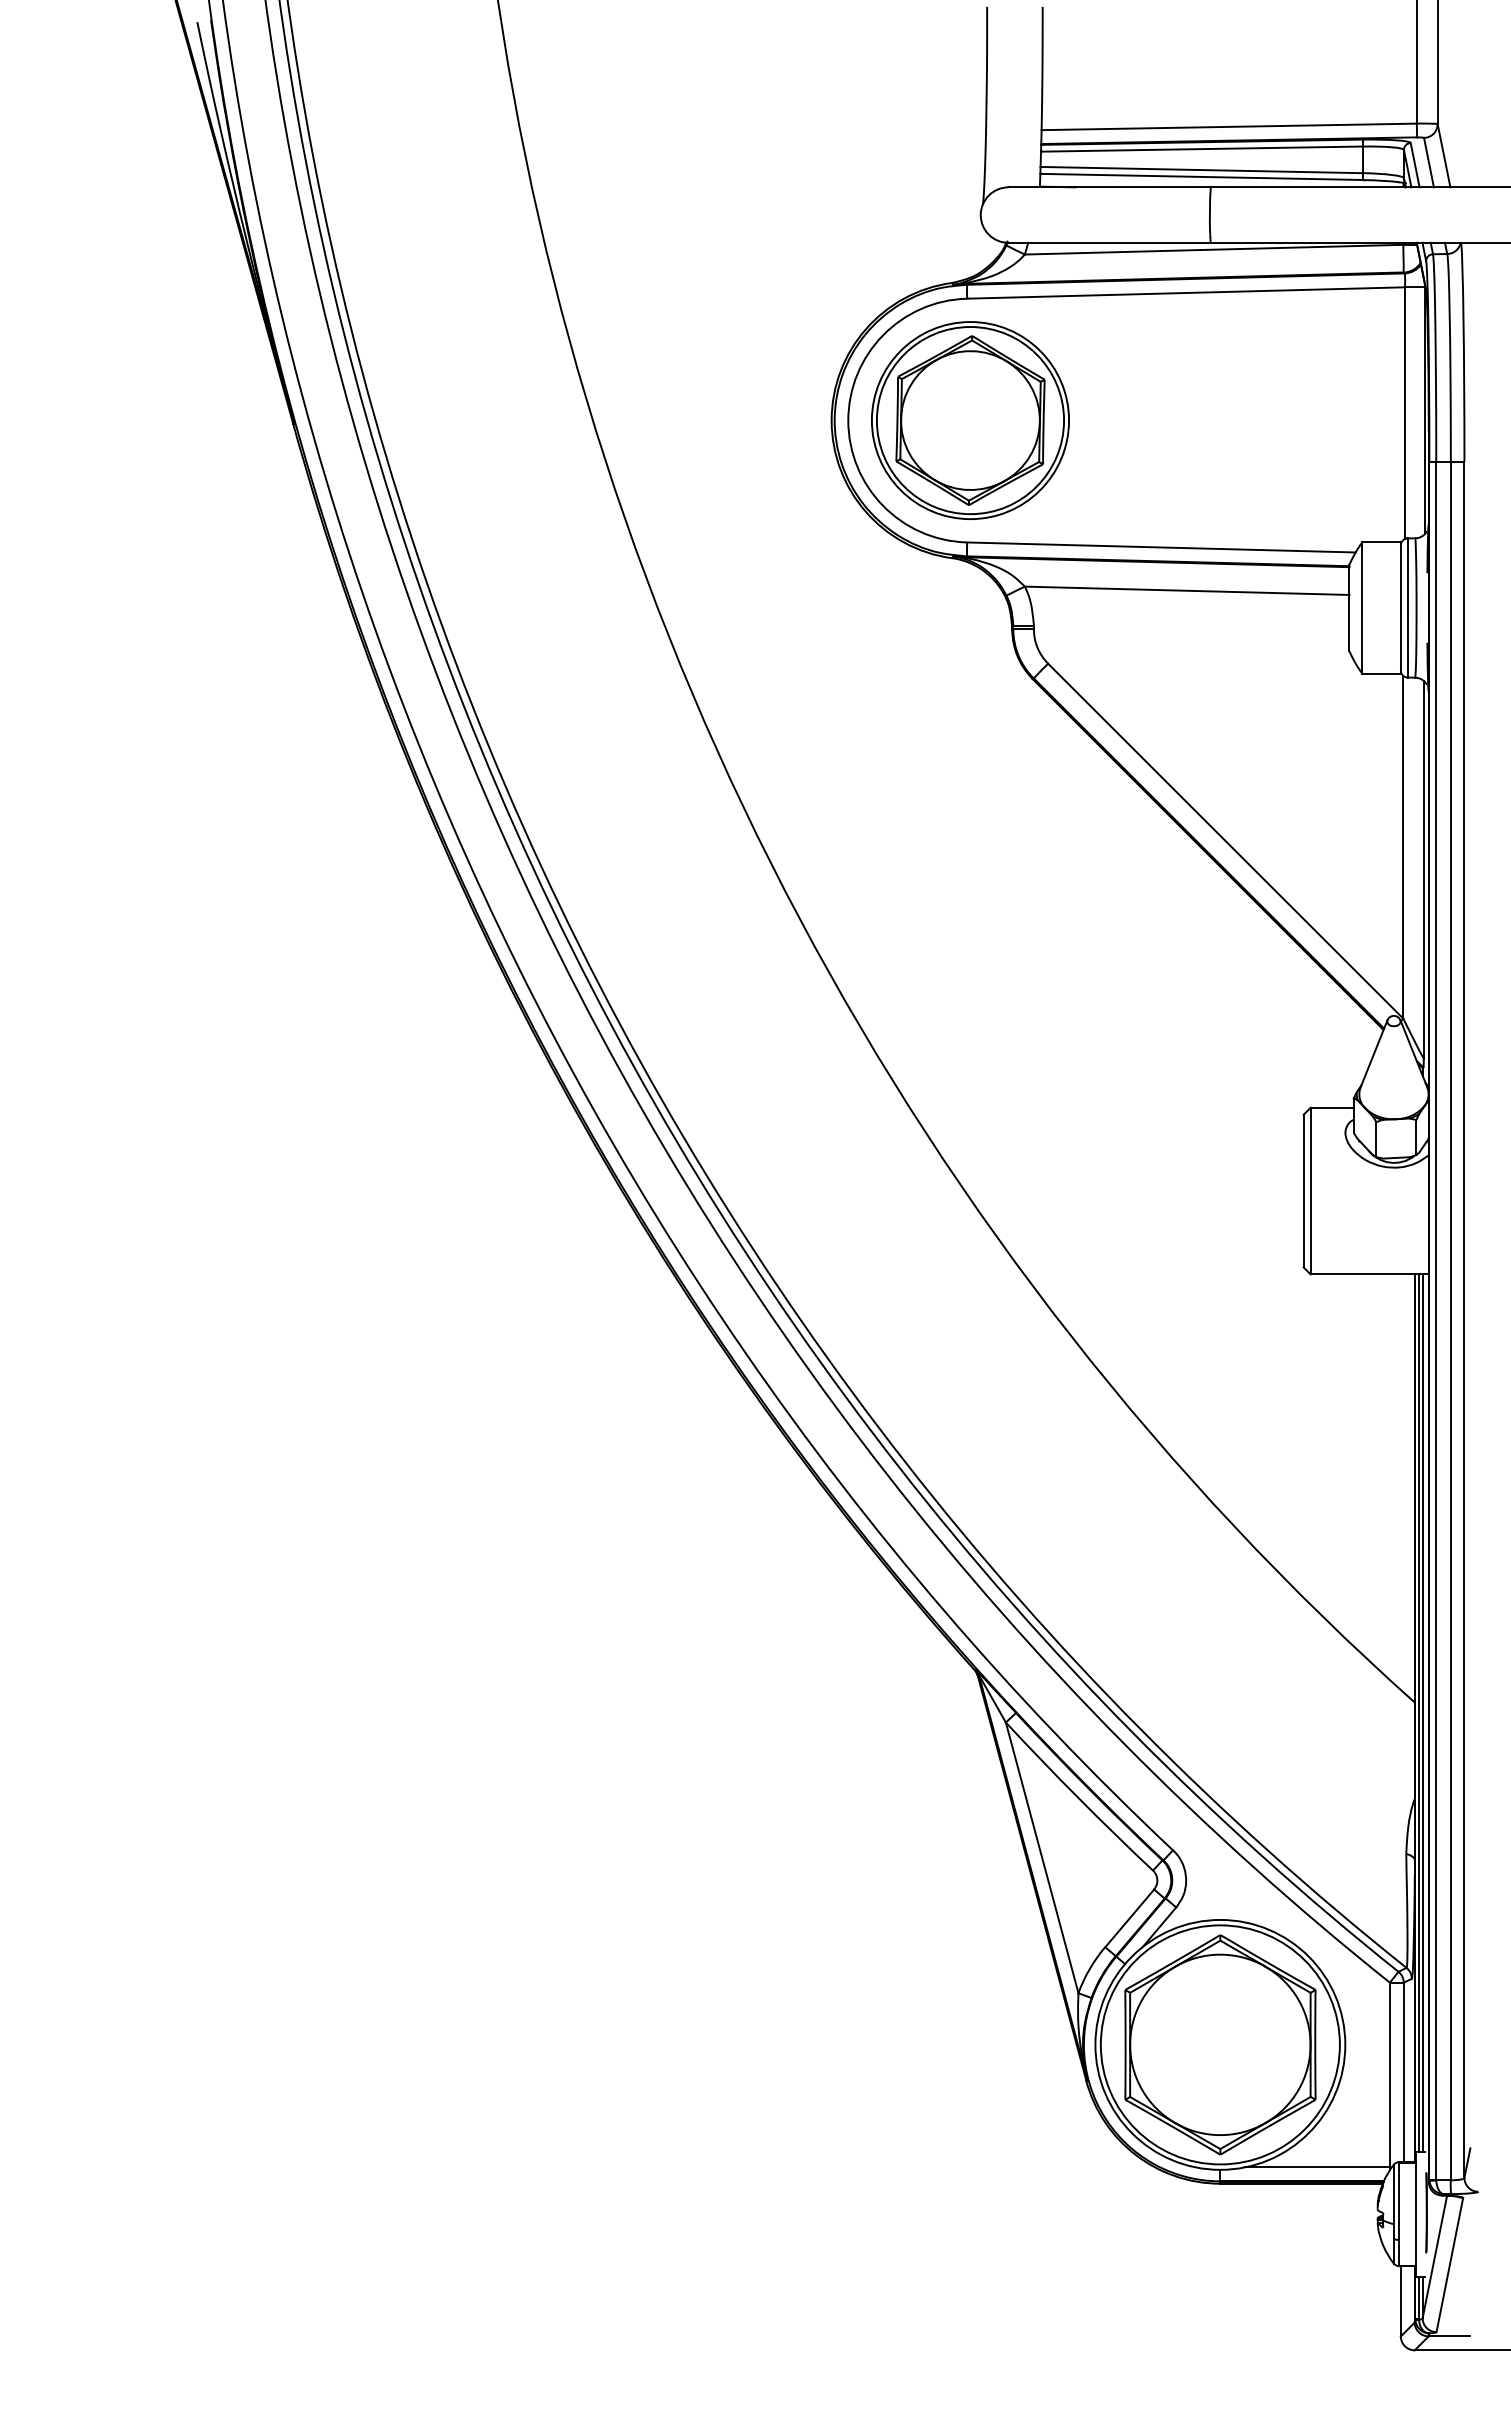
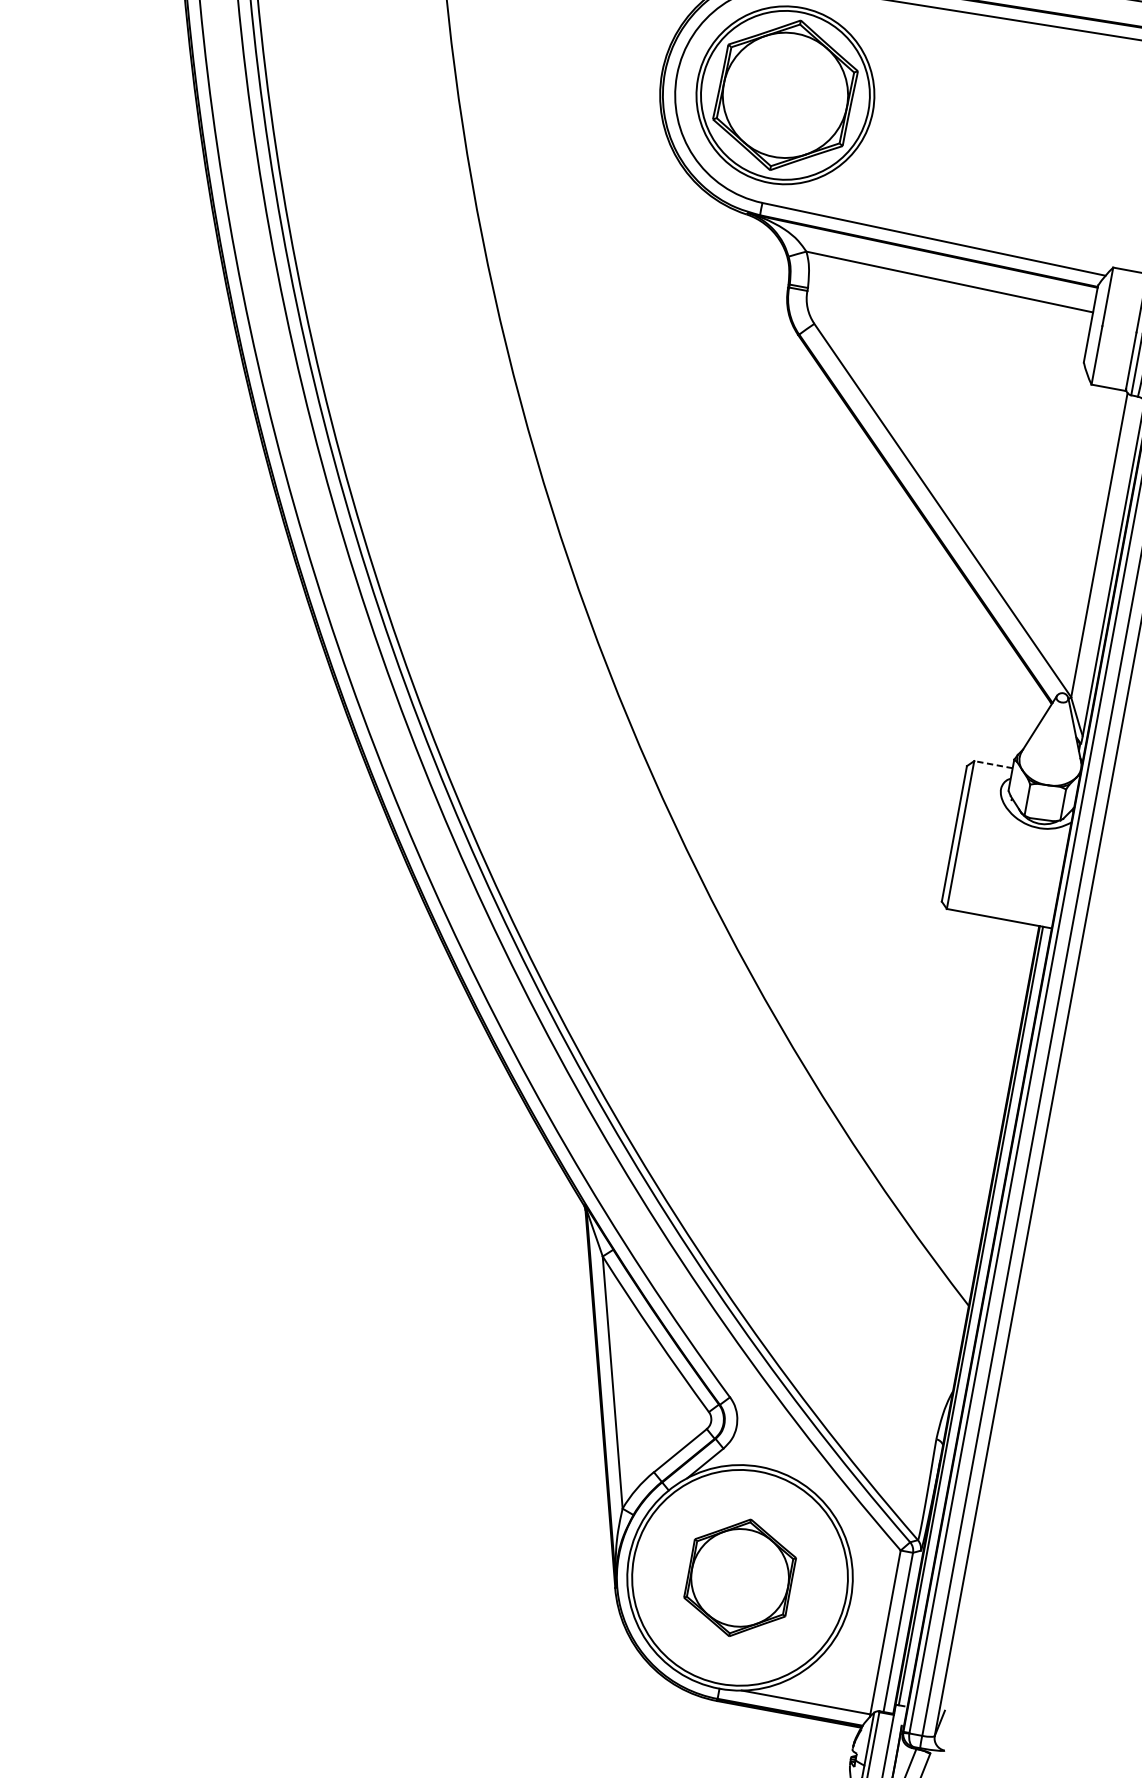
line: (1332, 1107) -> (993, 764), solid -> dashed
line: (1422, 1712) -> (974, 1316), removed
part: (1220, 2044) -> (740, 1577), size x0.6

